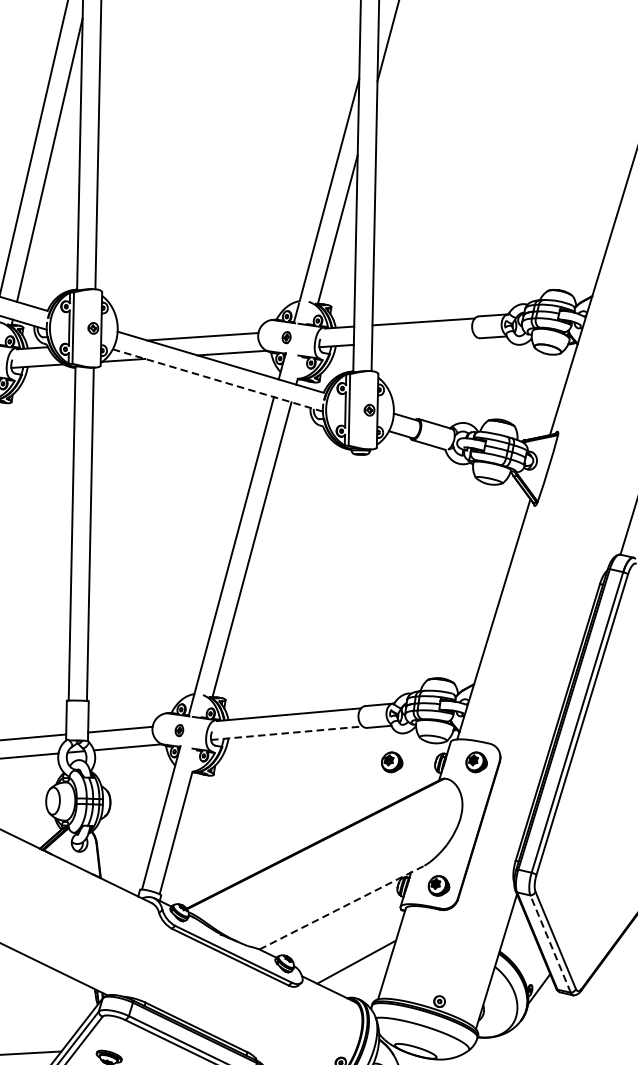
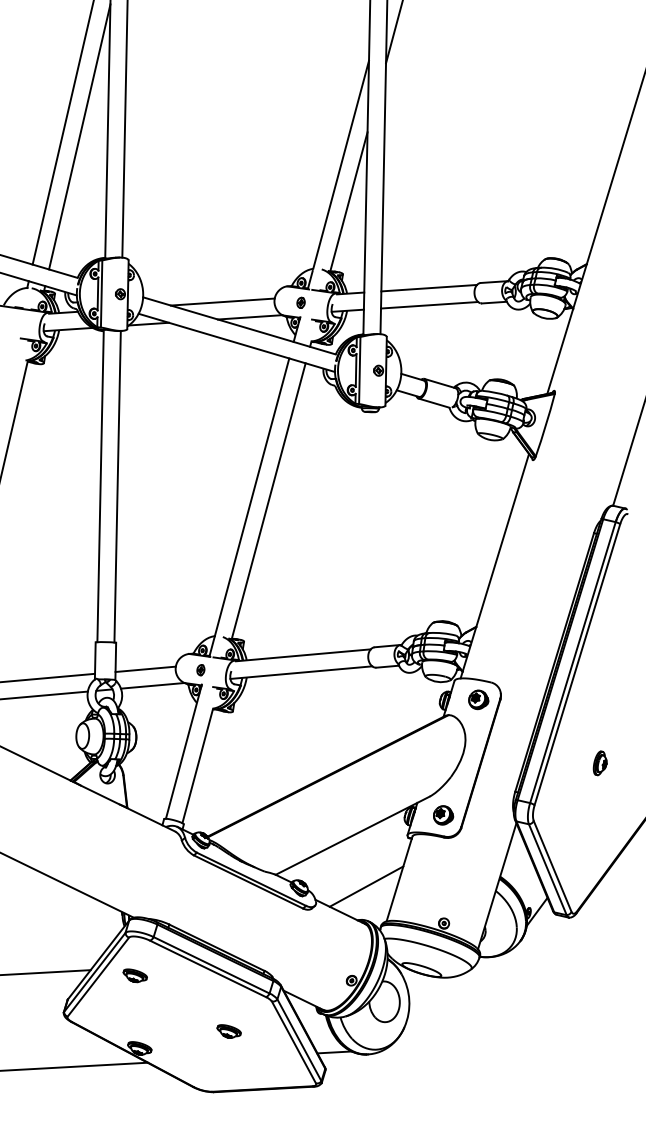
line: (424, 340) -> (429, 305), added
line: (218, 381) -> (237, 343), dashed -> solid
line: (287, 733) -> (301, 672), dashed -> solid
part: (391, 761) -> (399, 699), removed
part: (605, 830) -> (599, 763), added
line: (342, 907) -> (353, 835), dashed -> solid
line: (550, 943) -> (547, 869), dashed -> solid

